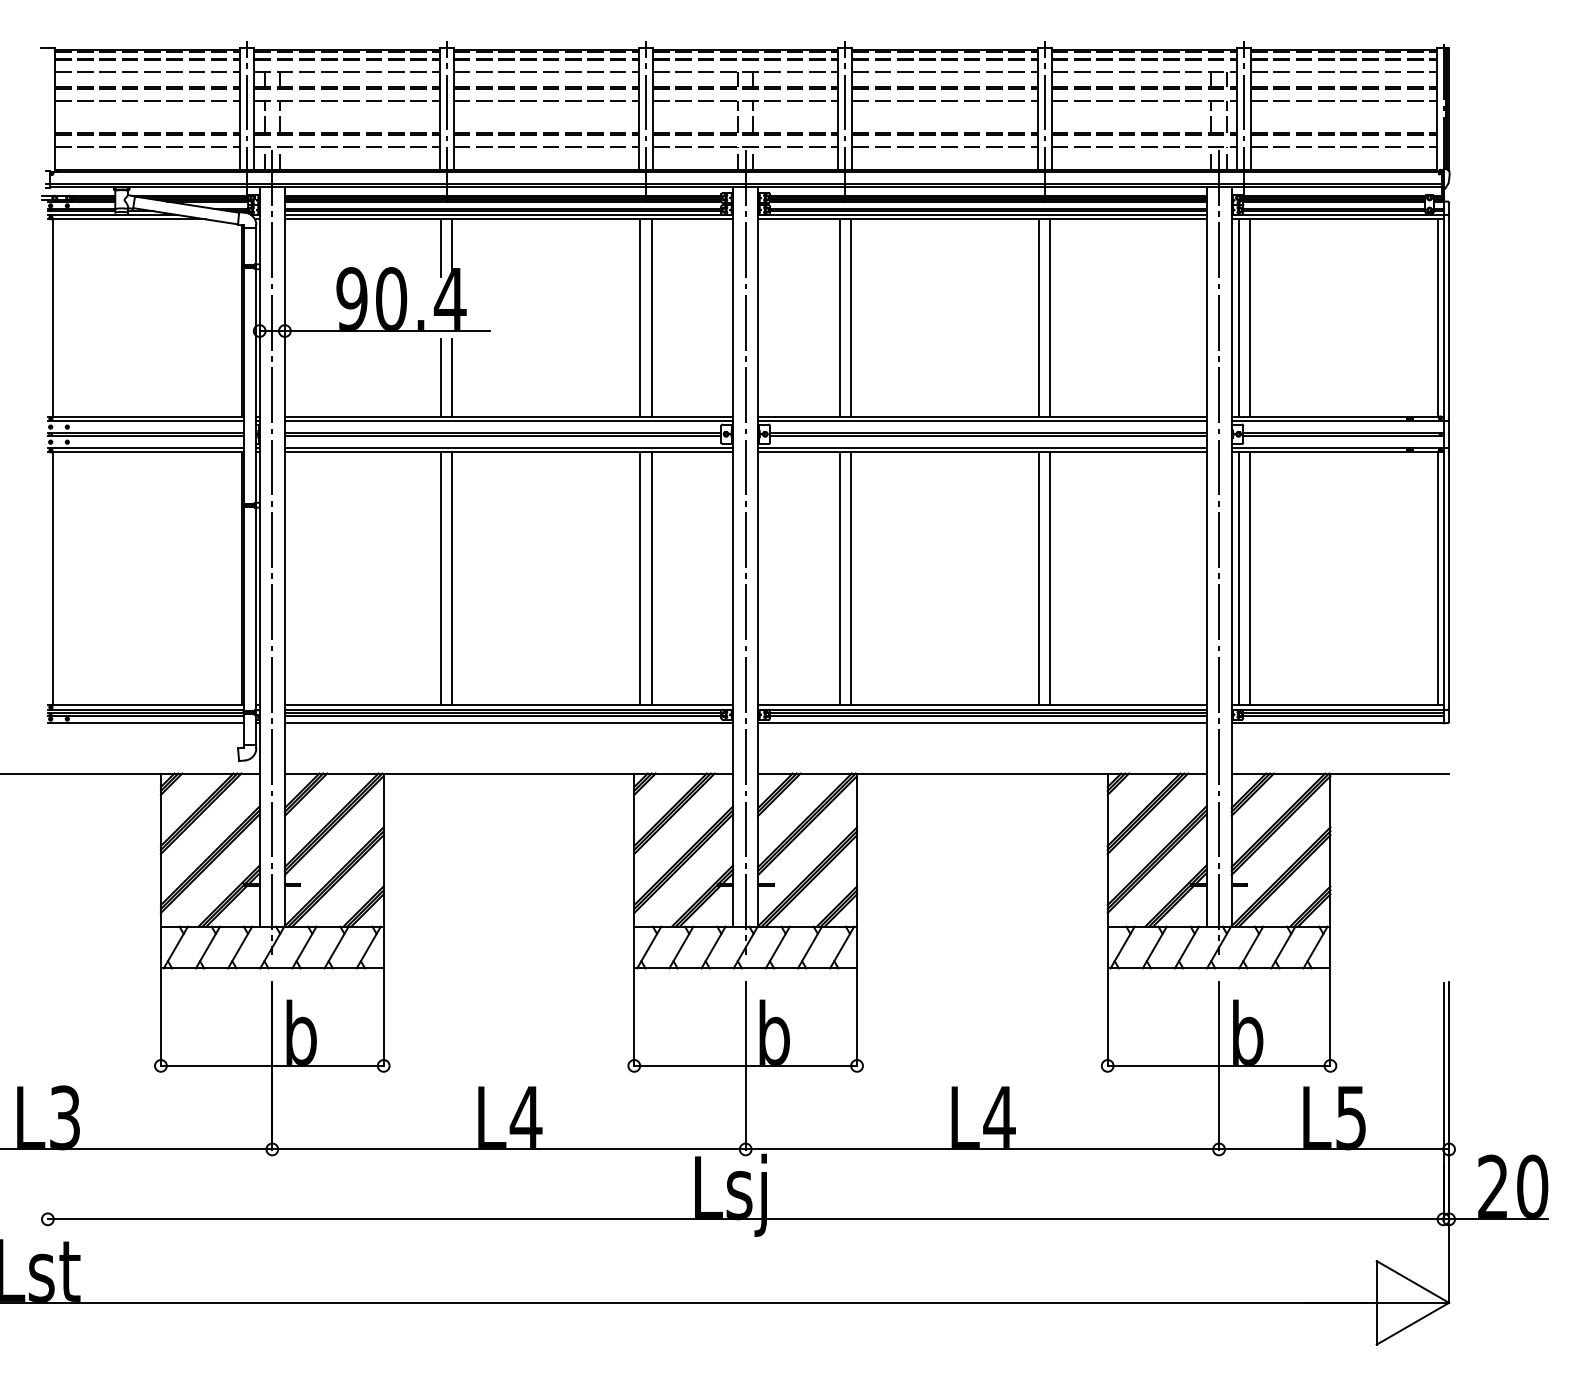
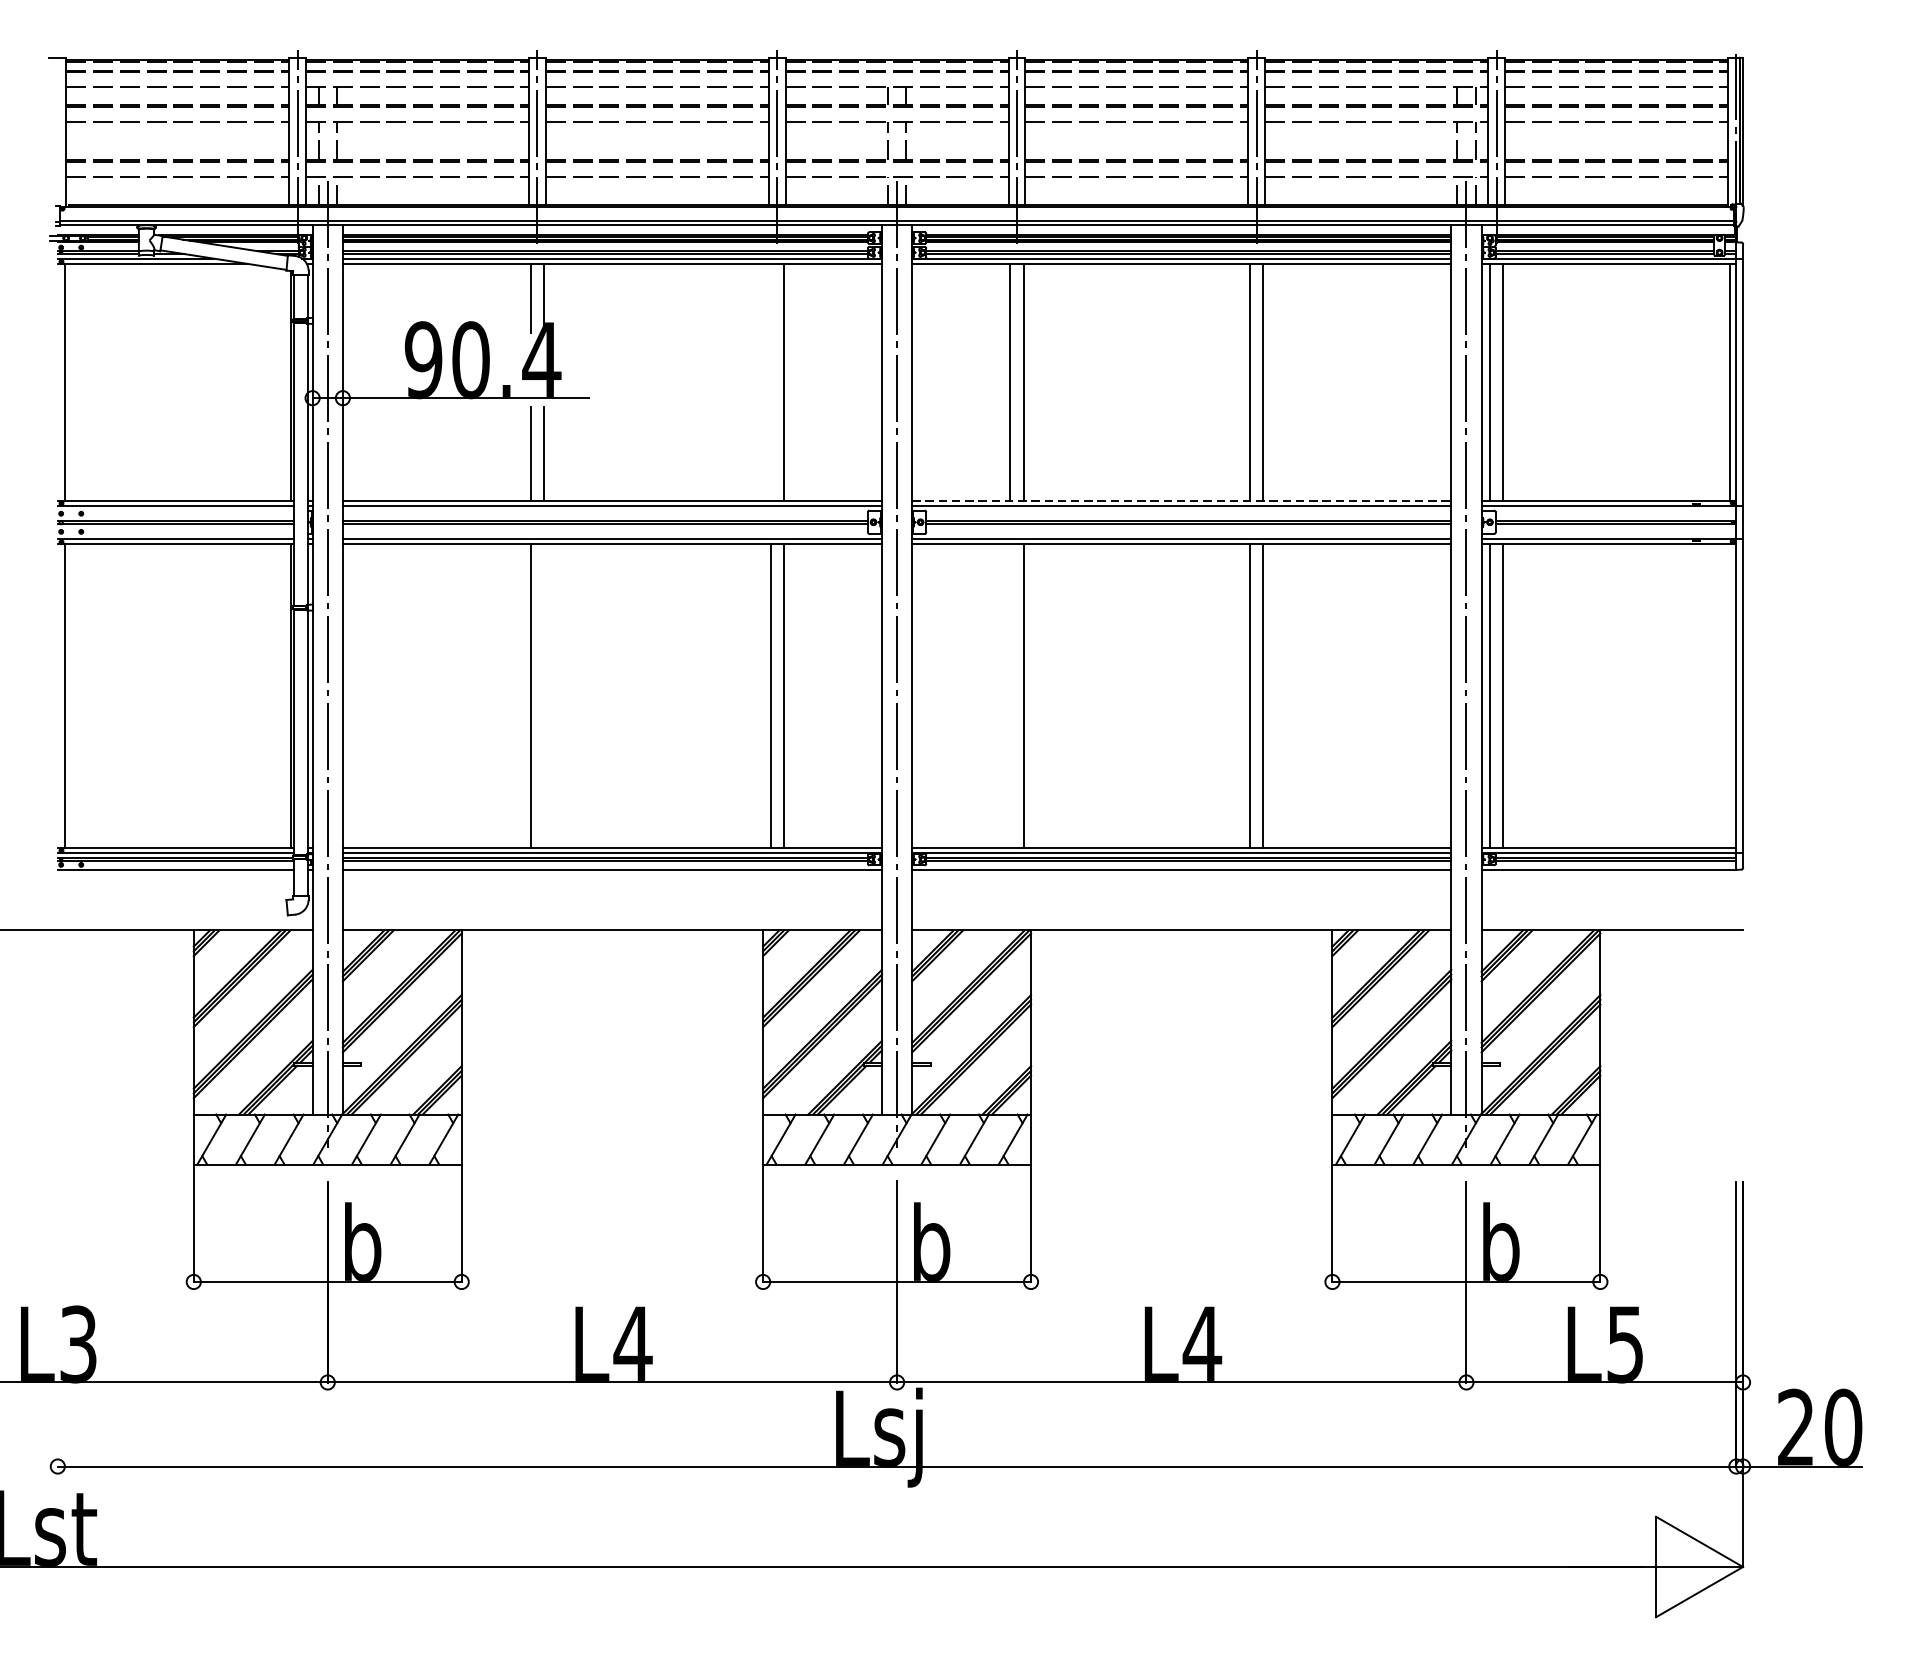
line: (640, 317) -> (770, 381), removed
line: (982, 416) -> (1181, 500), solid -> dashed
line: (452, 578) -> (544, 695), removed
line: (839, 578) -> (1009, 695), removed
line: (1437, 578) -> (1729, 695), removed

